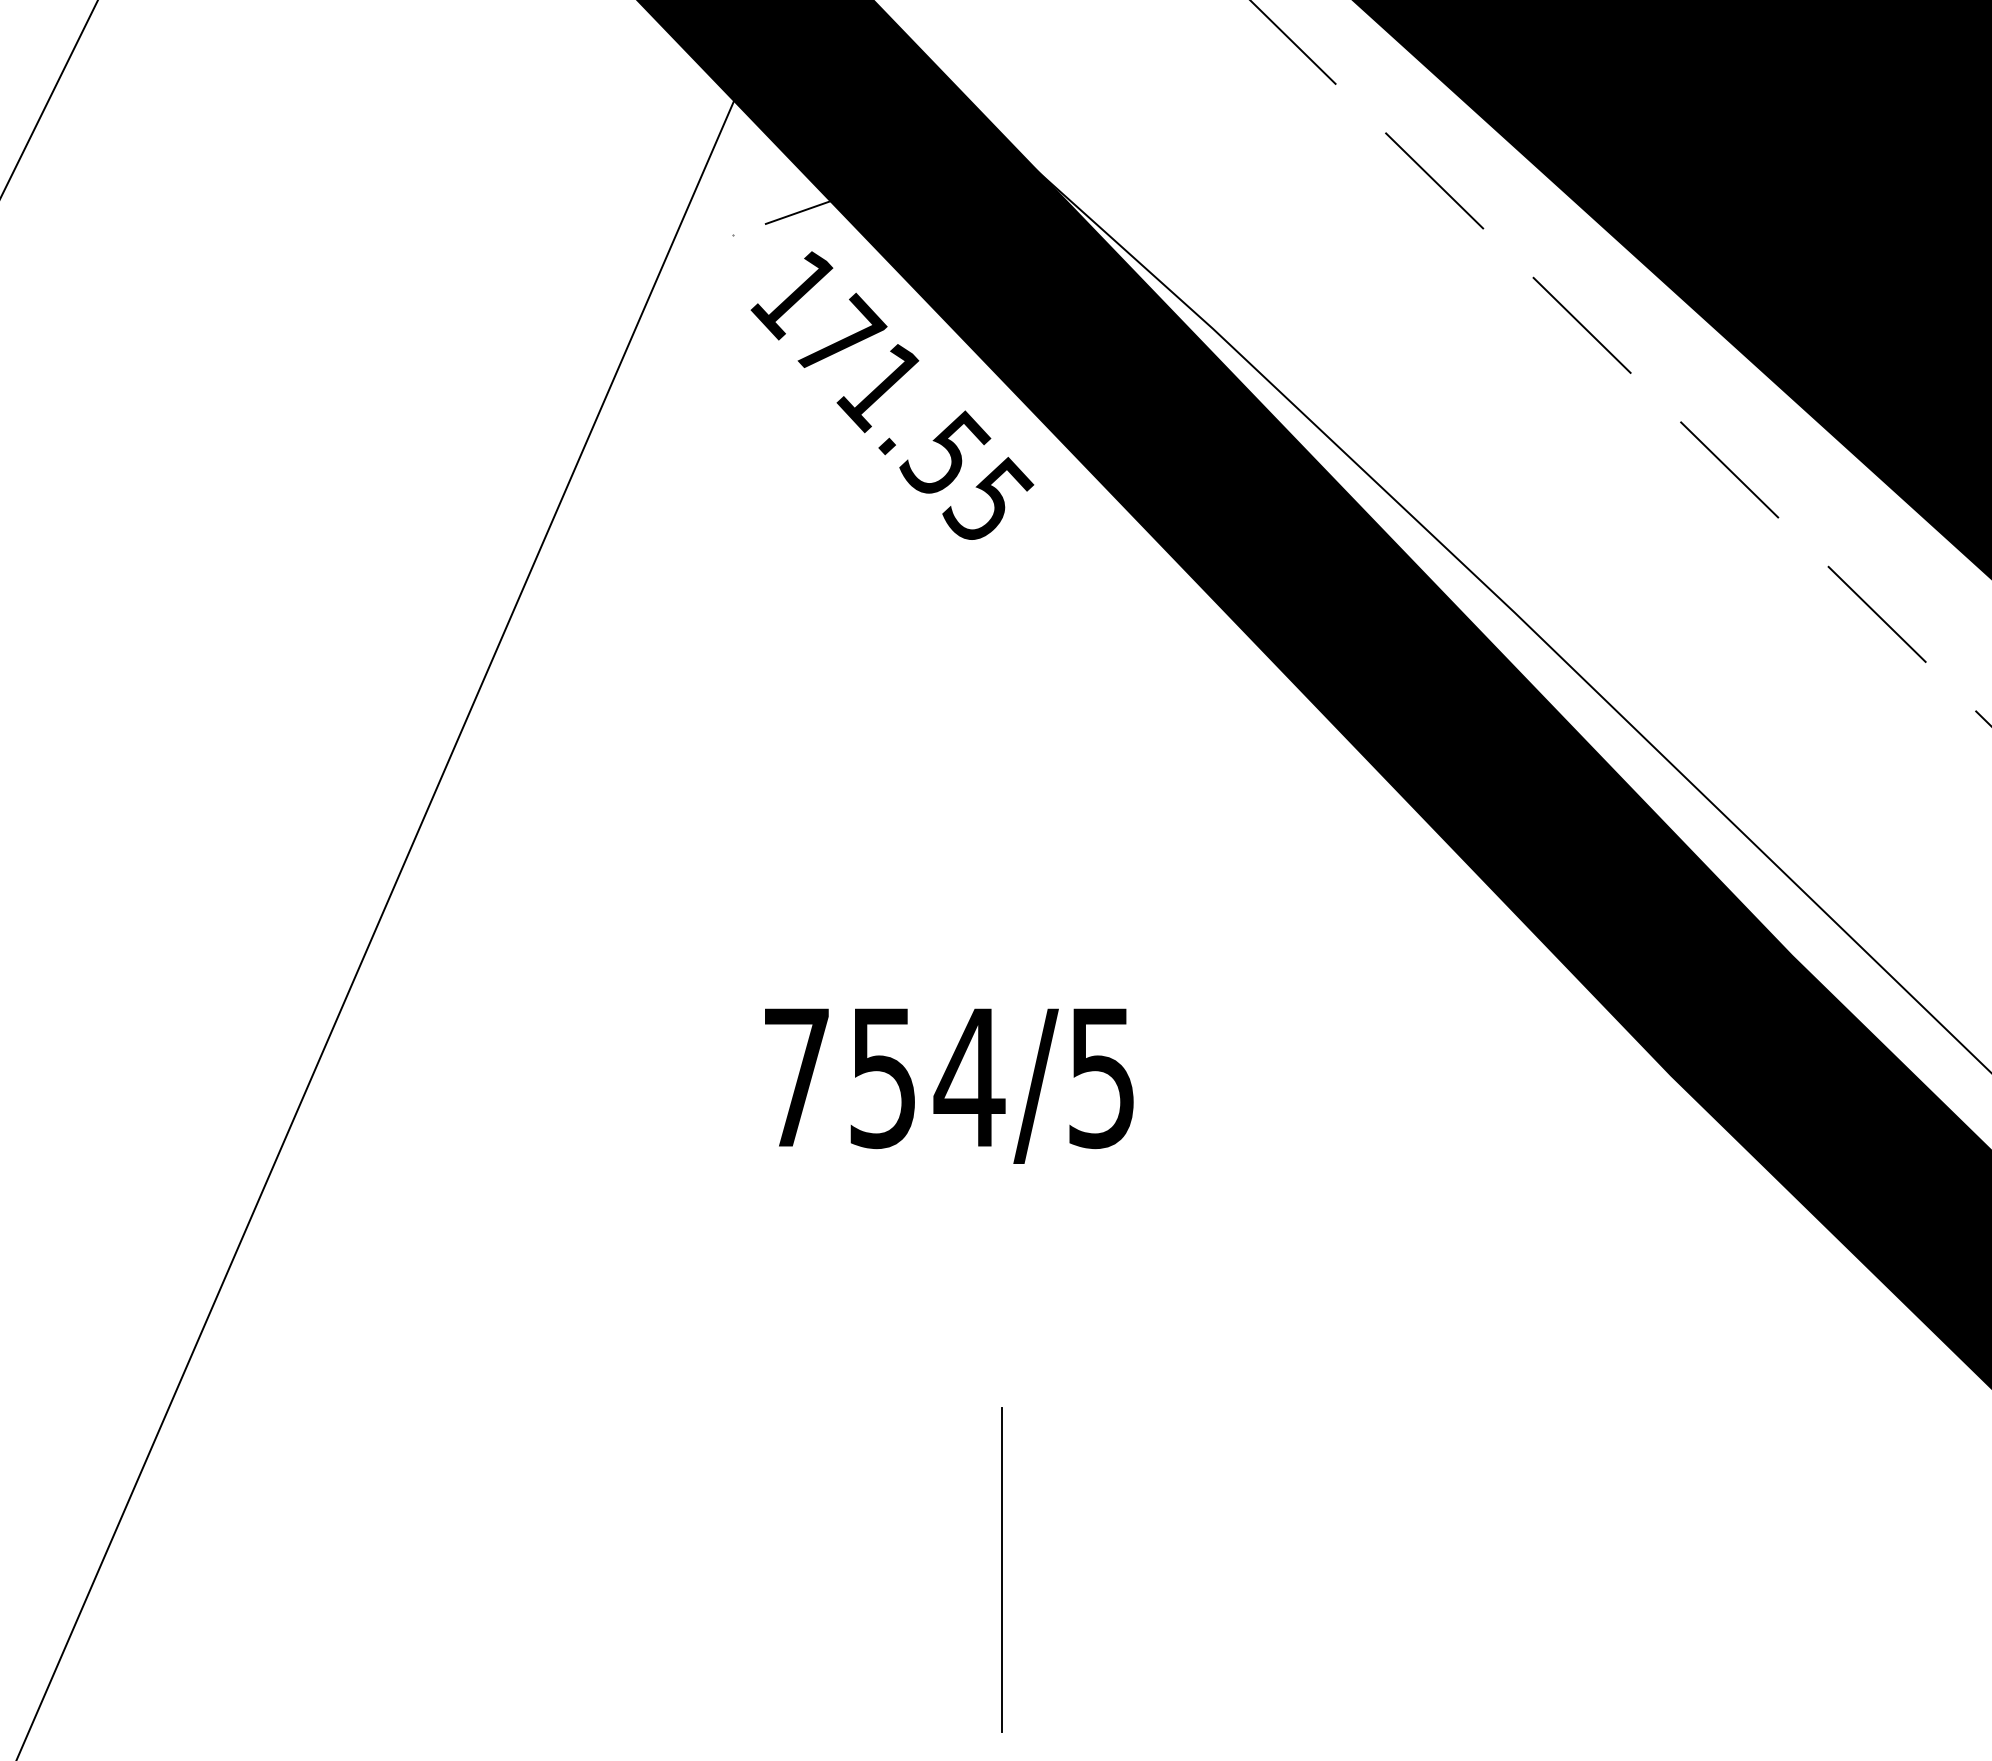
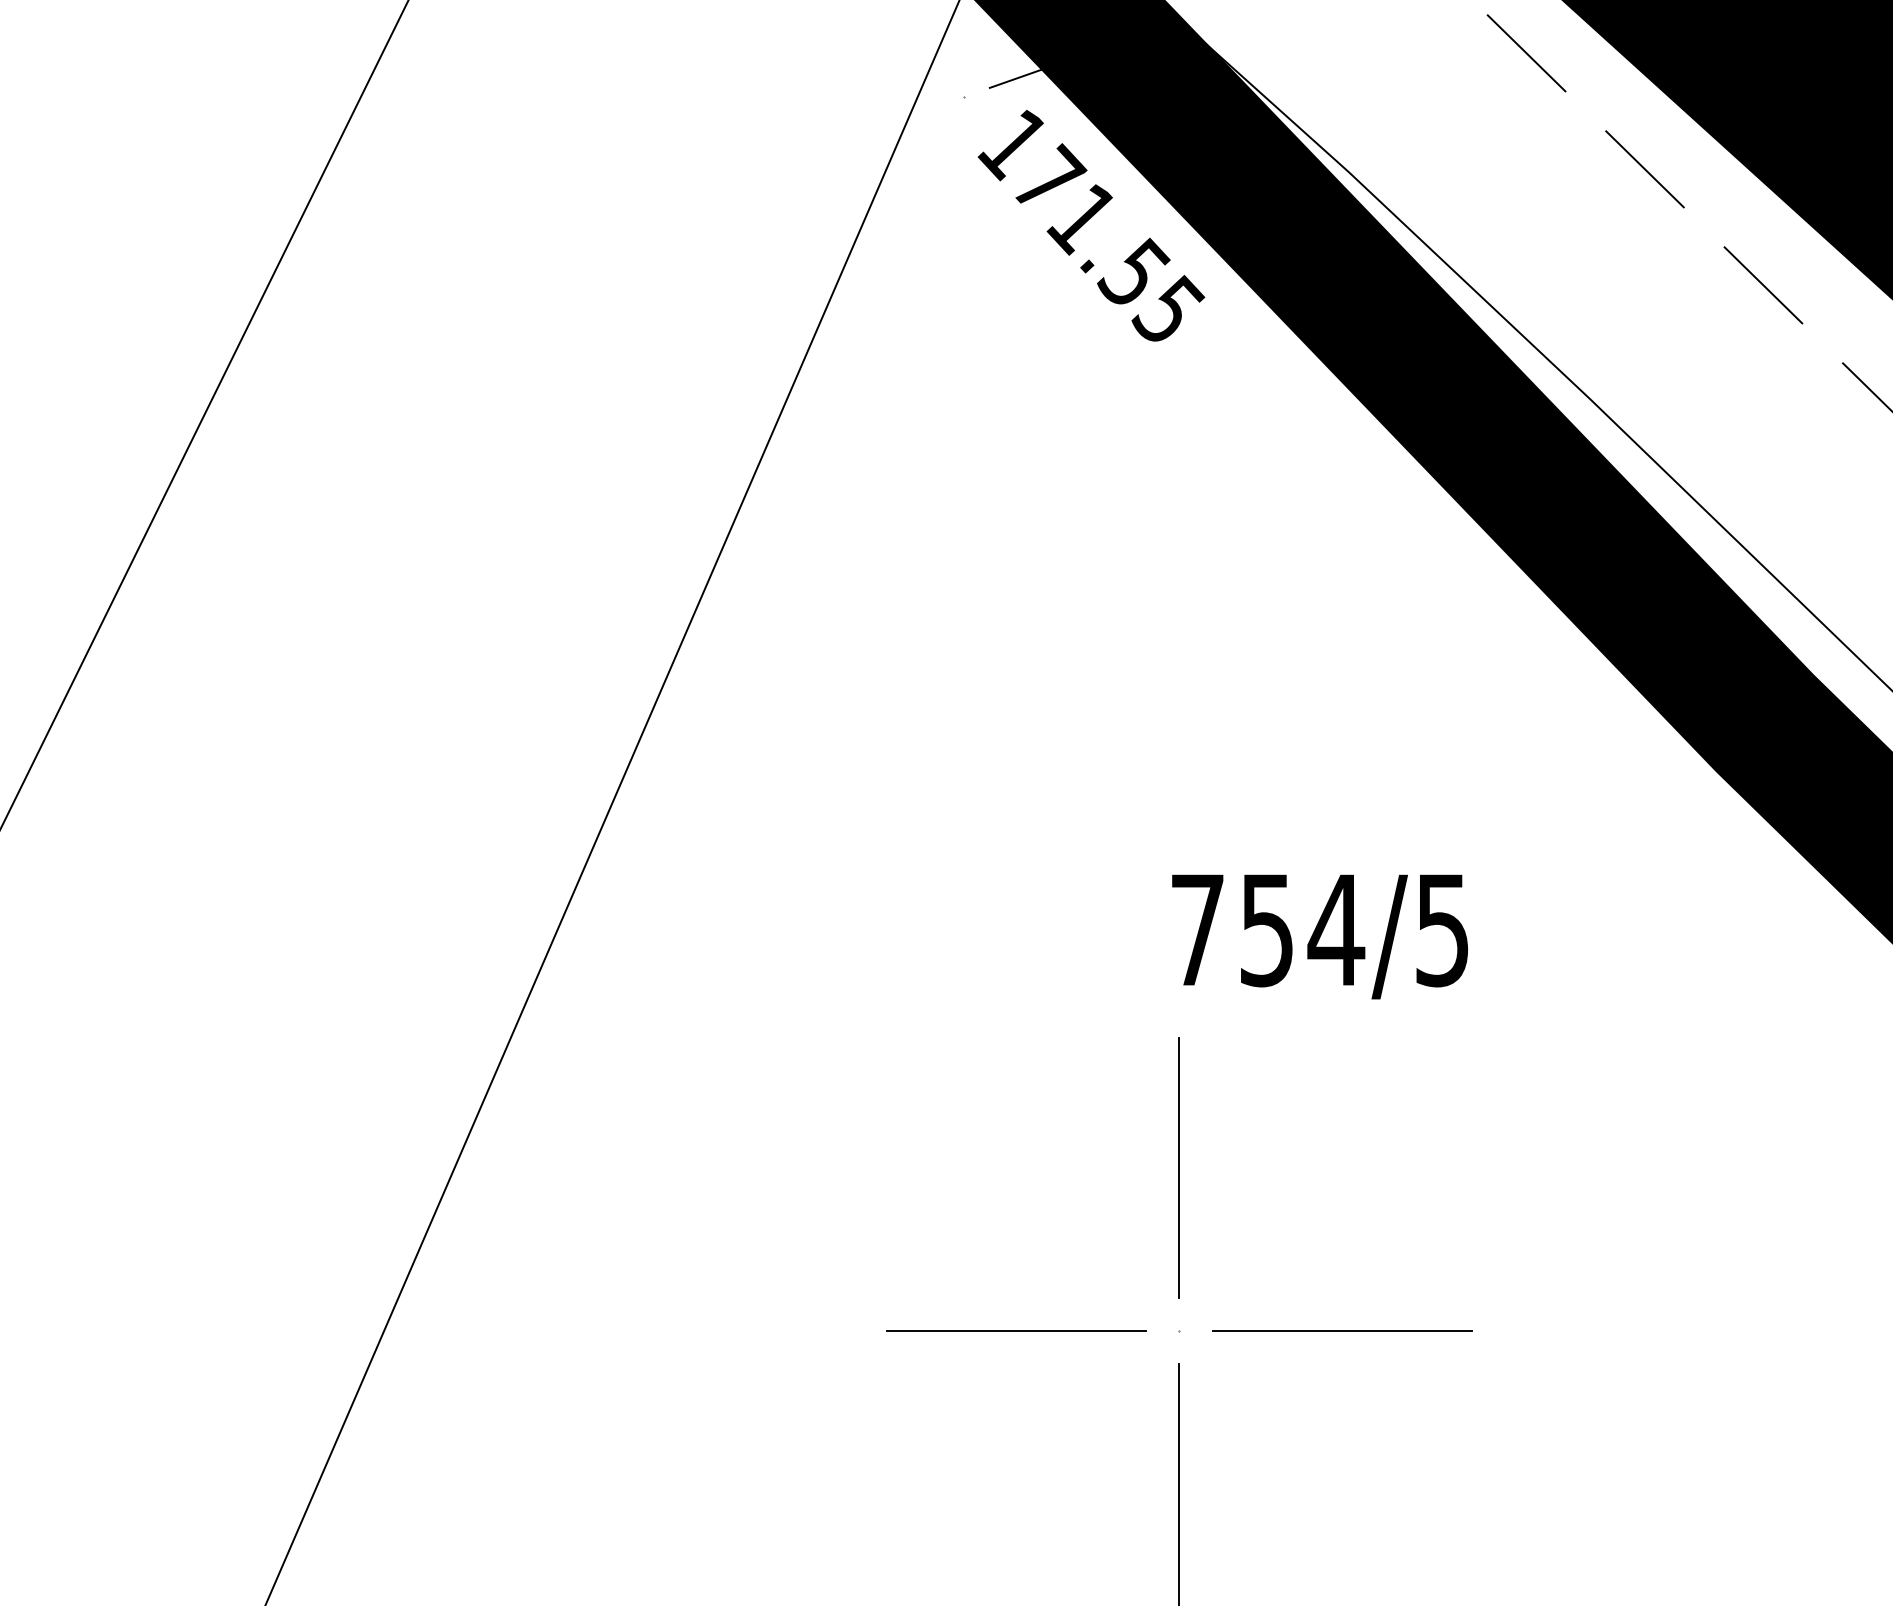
text: (948, 1085) -> (1319, 936), moved

